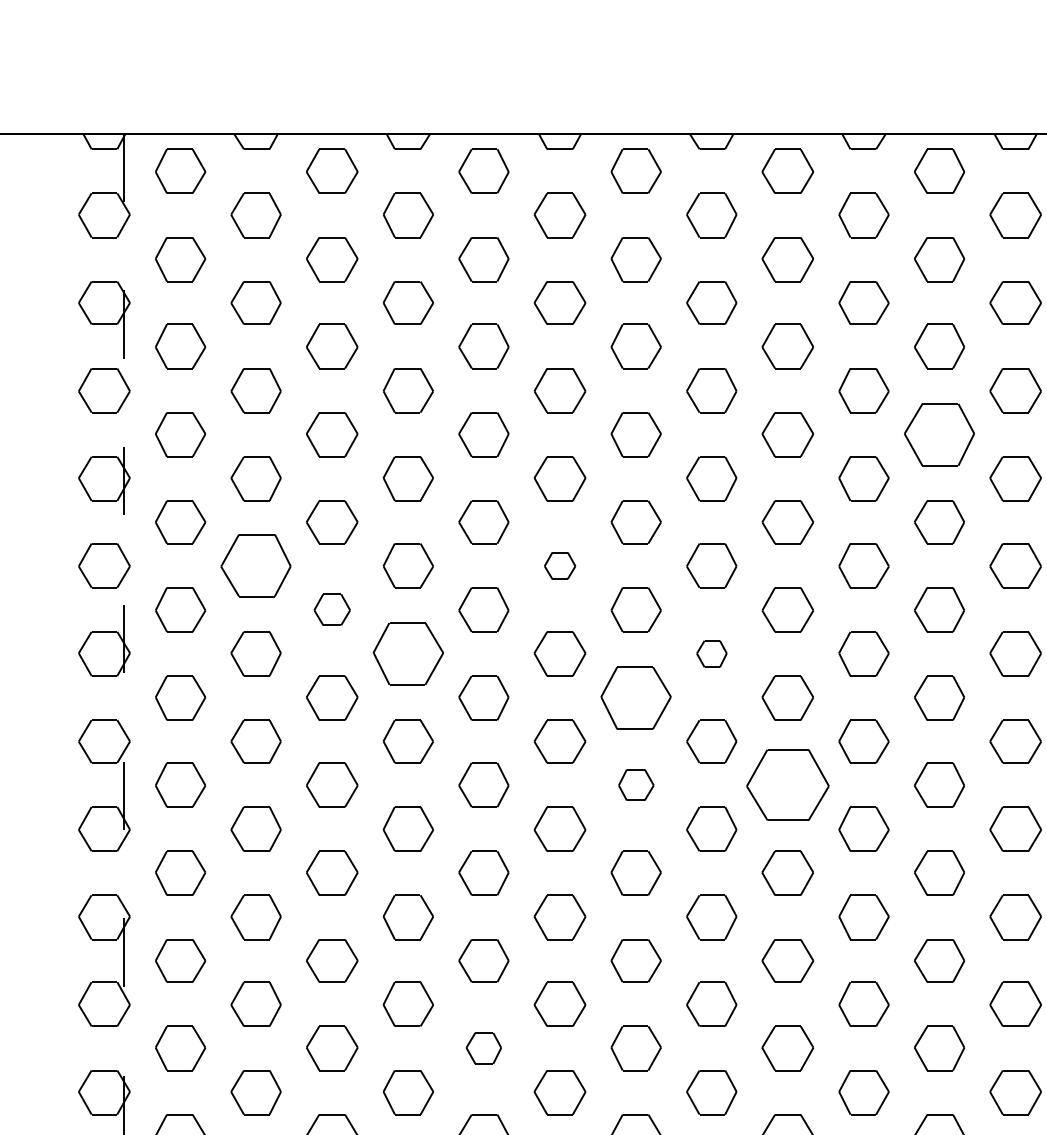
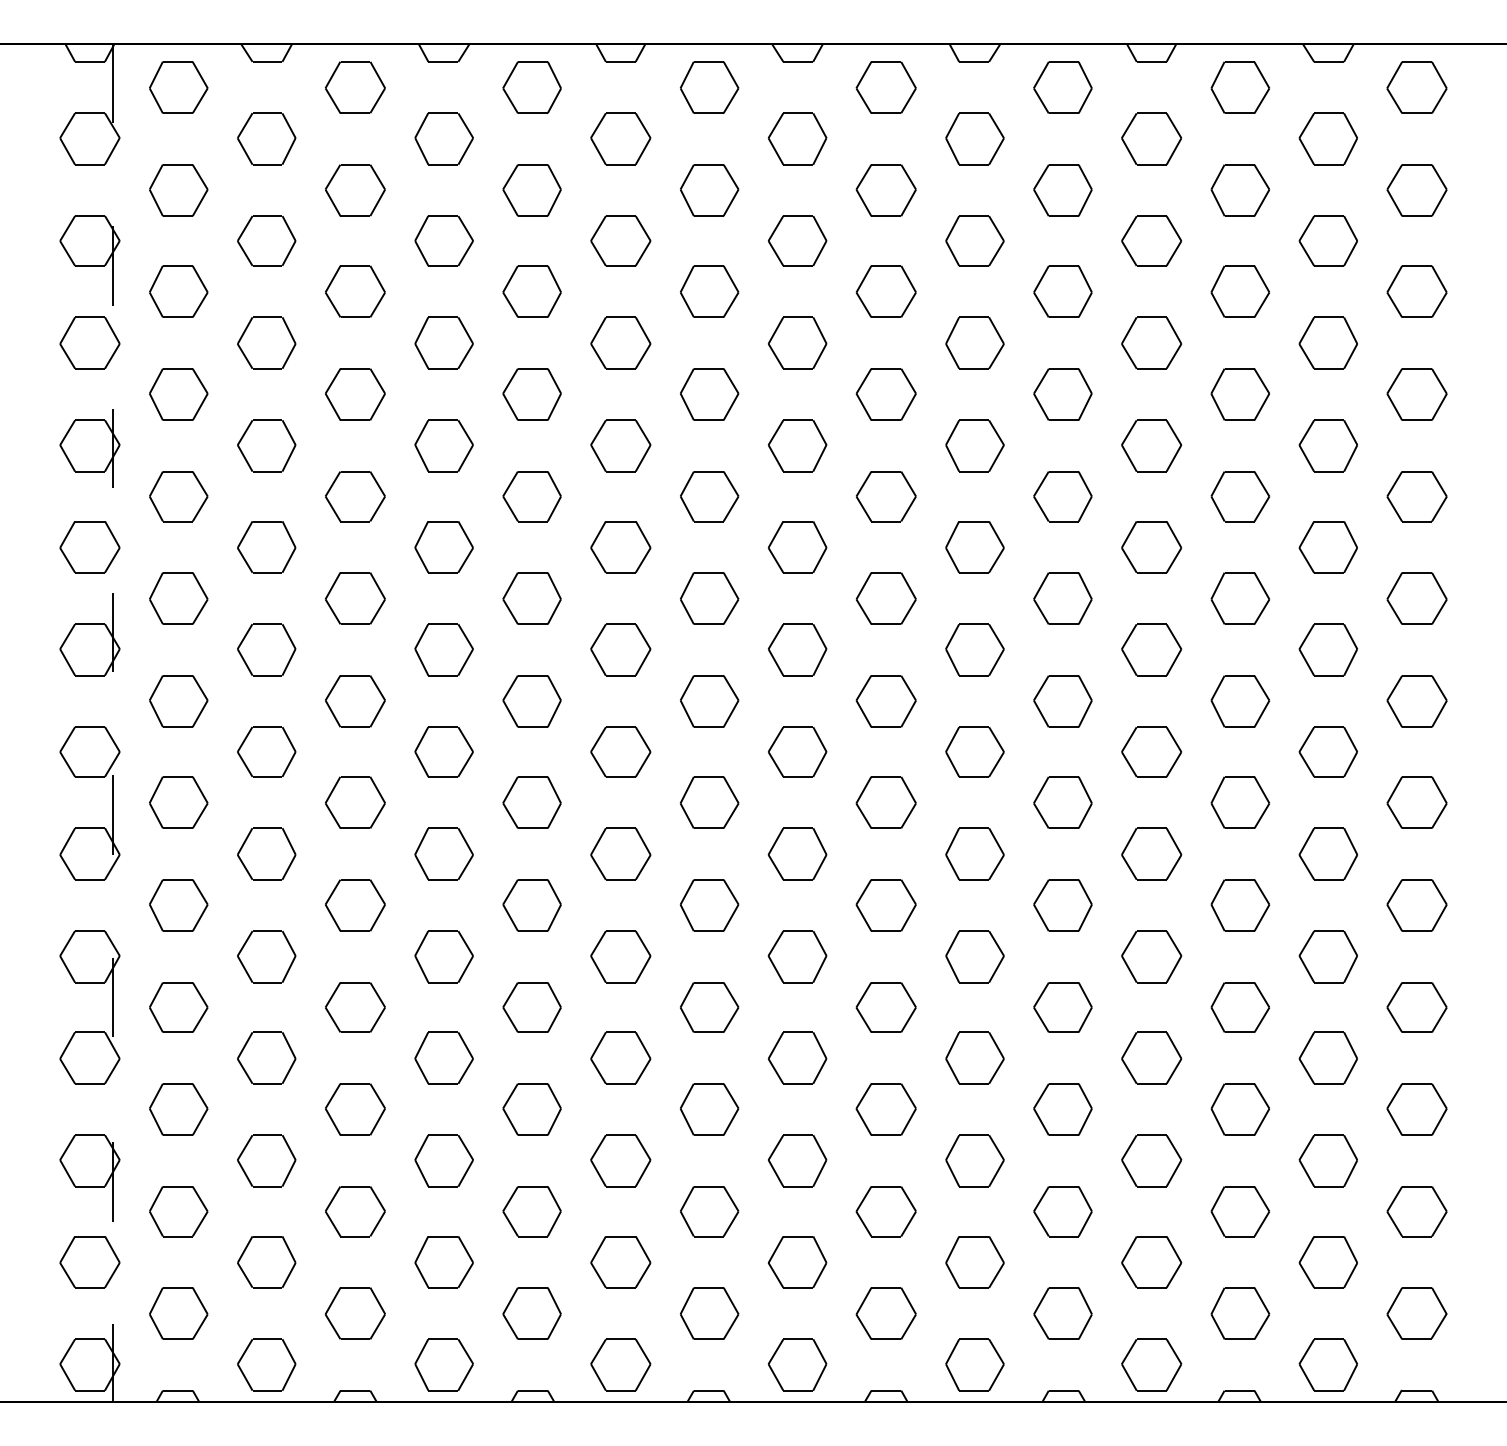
part: (939, 434) -> (1062, 394), size x0.71
part: (255, 566) -> (266, 547), size x0.71
part: (559, 566) -> (620, 547), size x1.67
part: (332, 609) -> (355, 598), size x1.43
part: (407, 653) -> (443, 649), size x0.71
part: (711, 653) -> (797, 649), size x1.67
part: (636, 698) -> (709, 701), size x0.71
part: (636, 784) -> (709, 802), size x1.43
part: (787, 784) -> (885, 802), size x0.62
part: (483, 1048) -> (531, 1109), size x1.43

